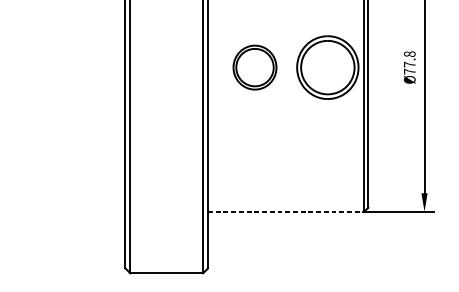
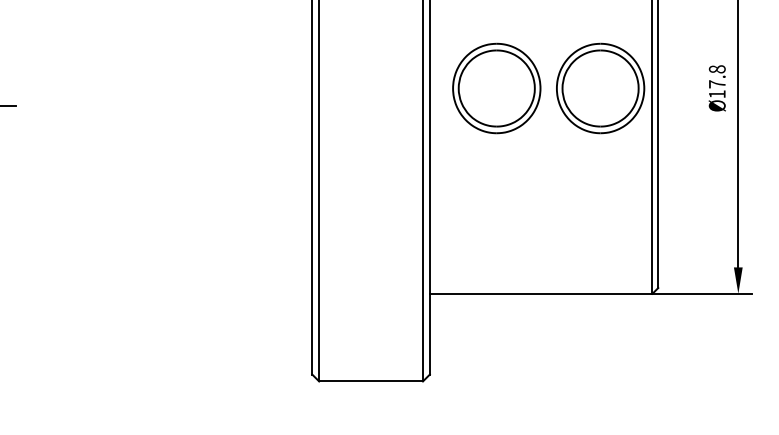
part: (254, 67) -> (496, 88), size x1.43
text: (409, 71) -> (717, 94), Ø77.8 -> Ø17.8
line: (286, 211) -> (541, 293), dashed -> solid

